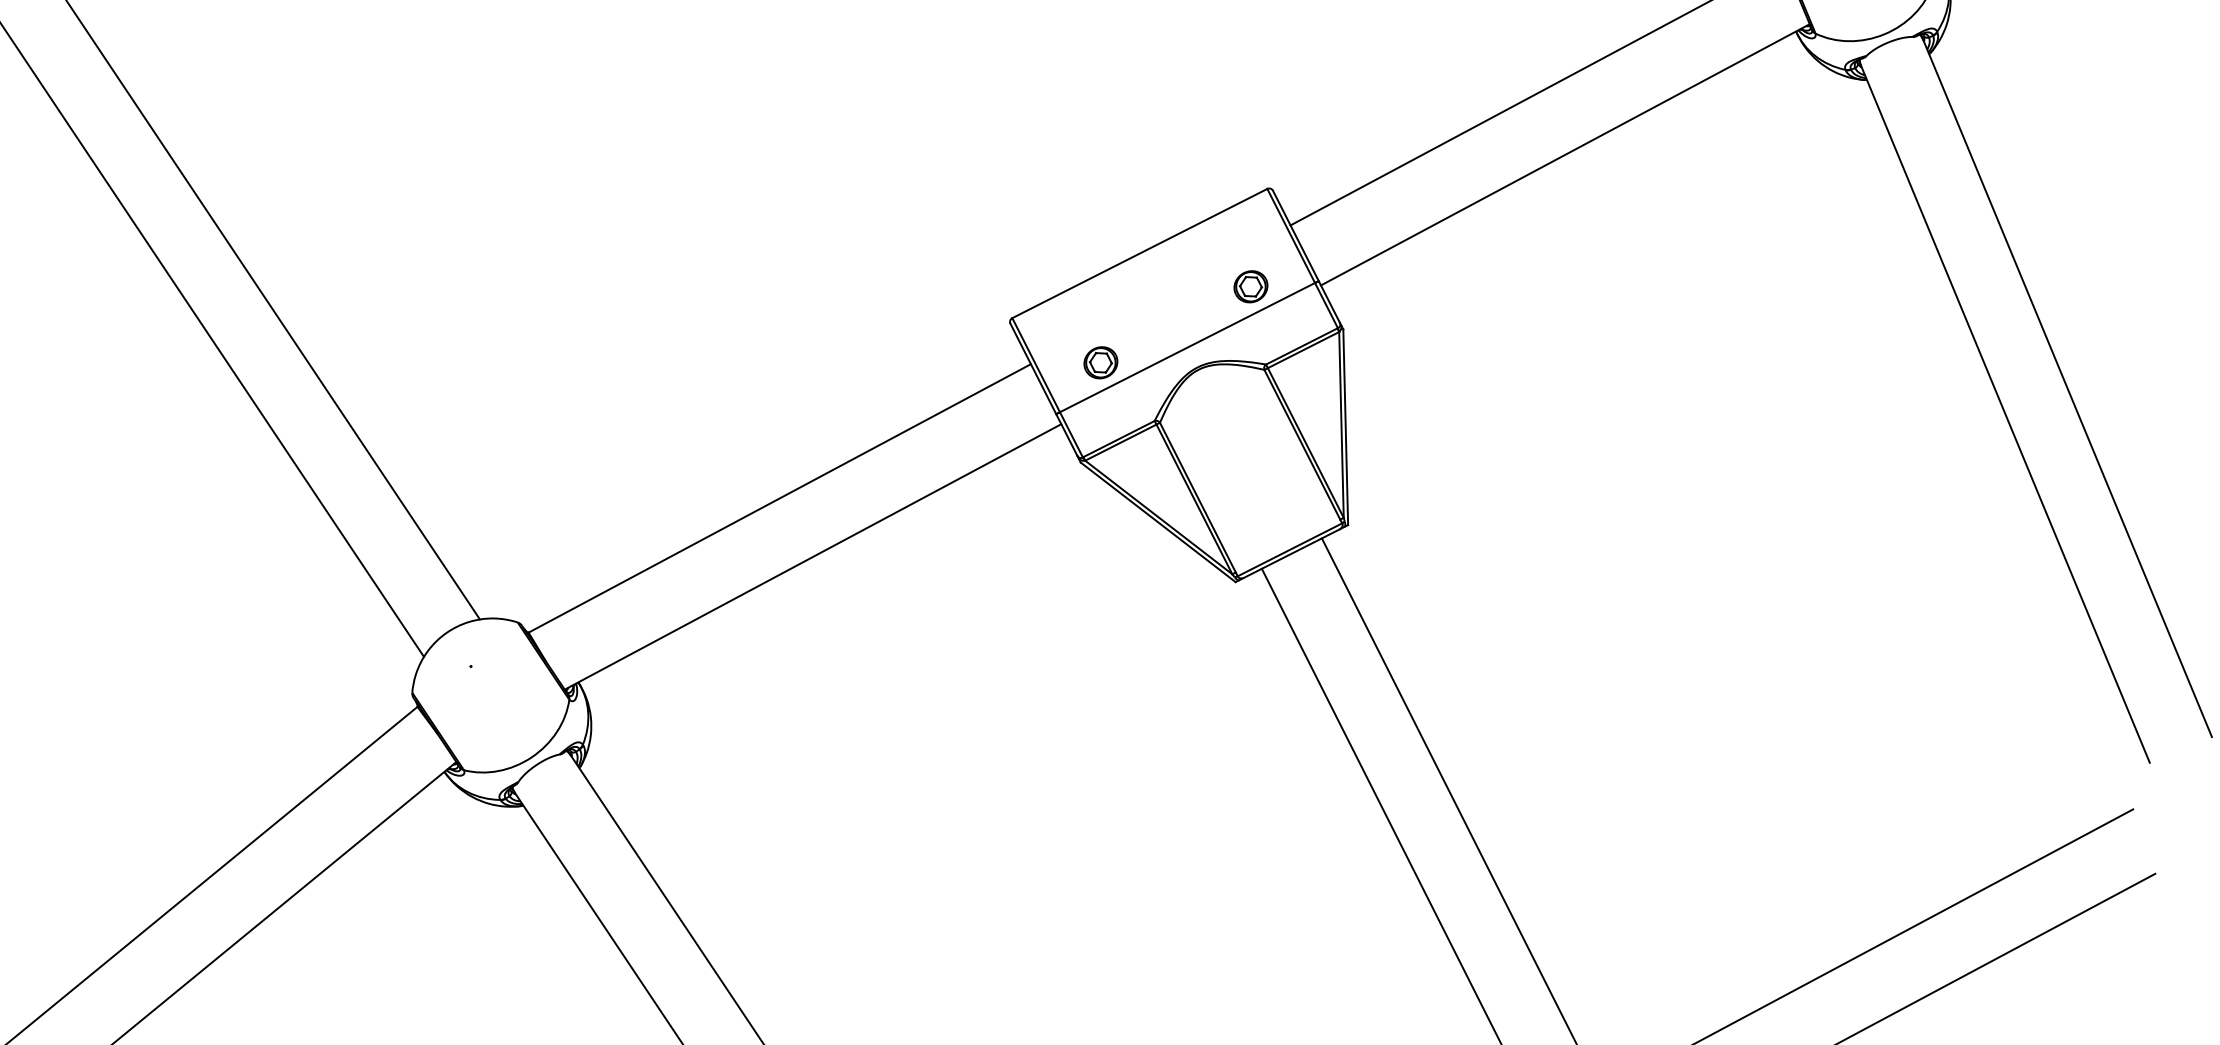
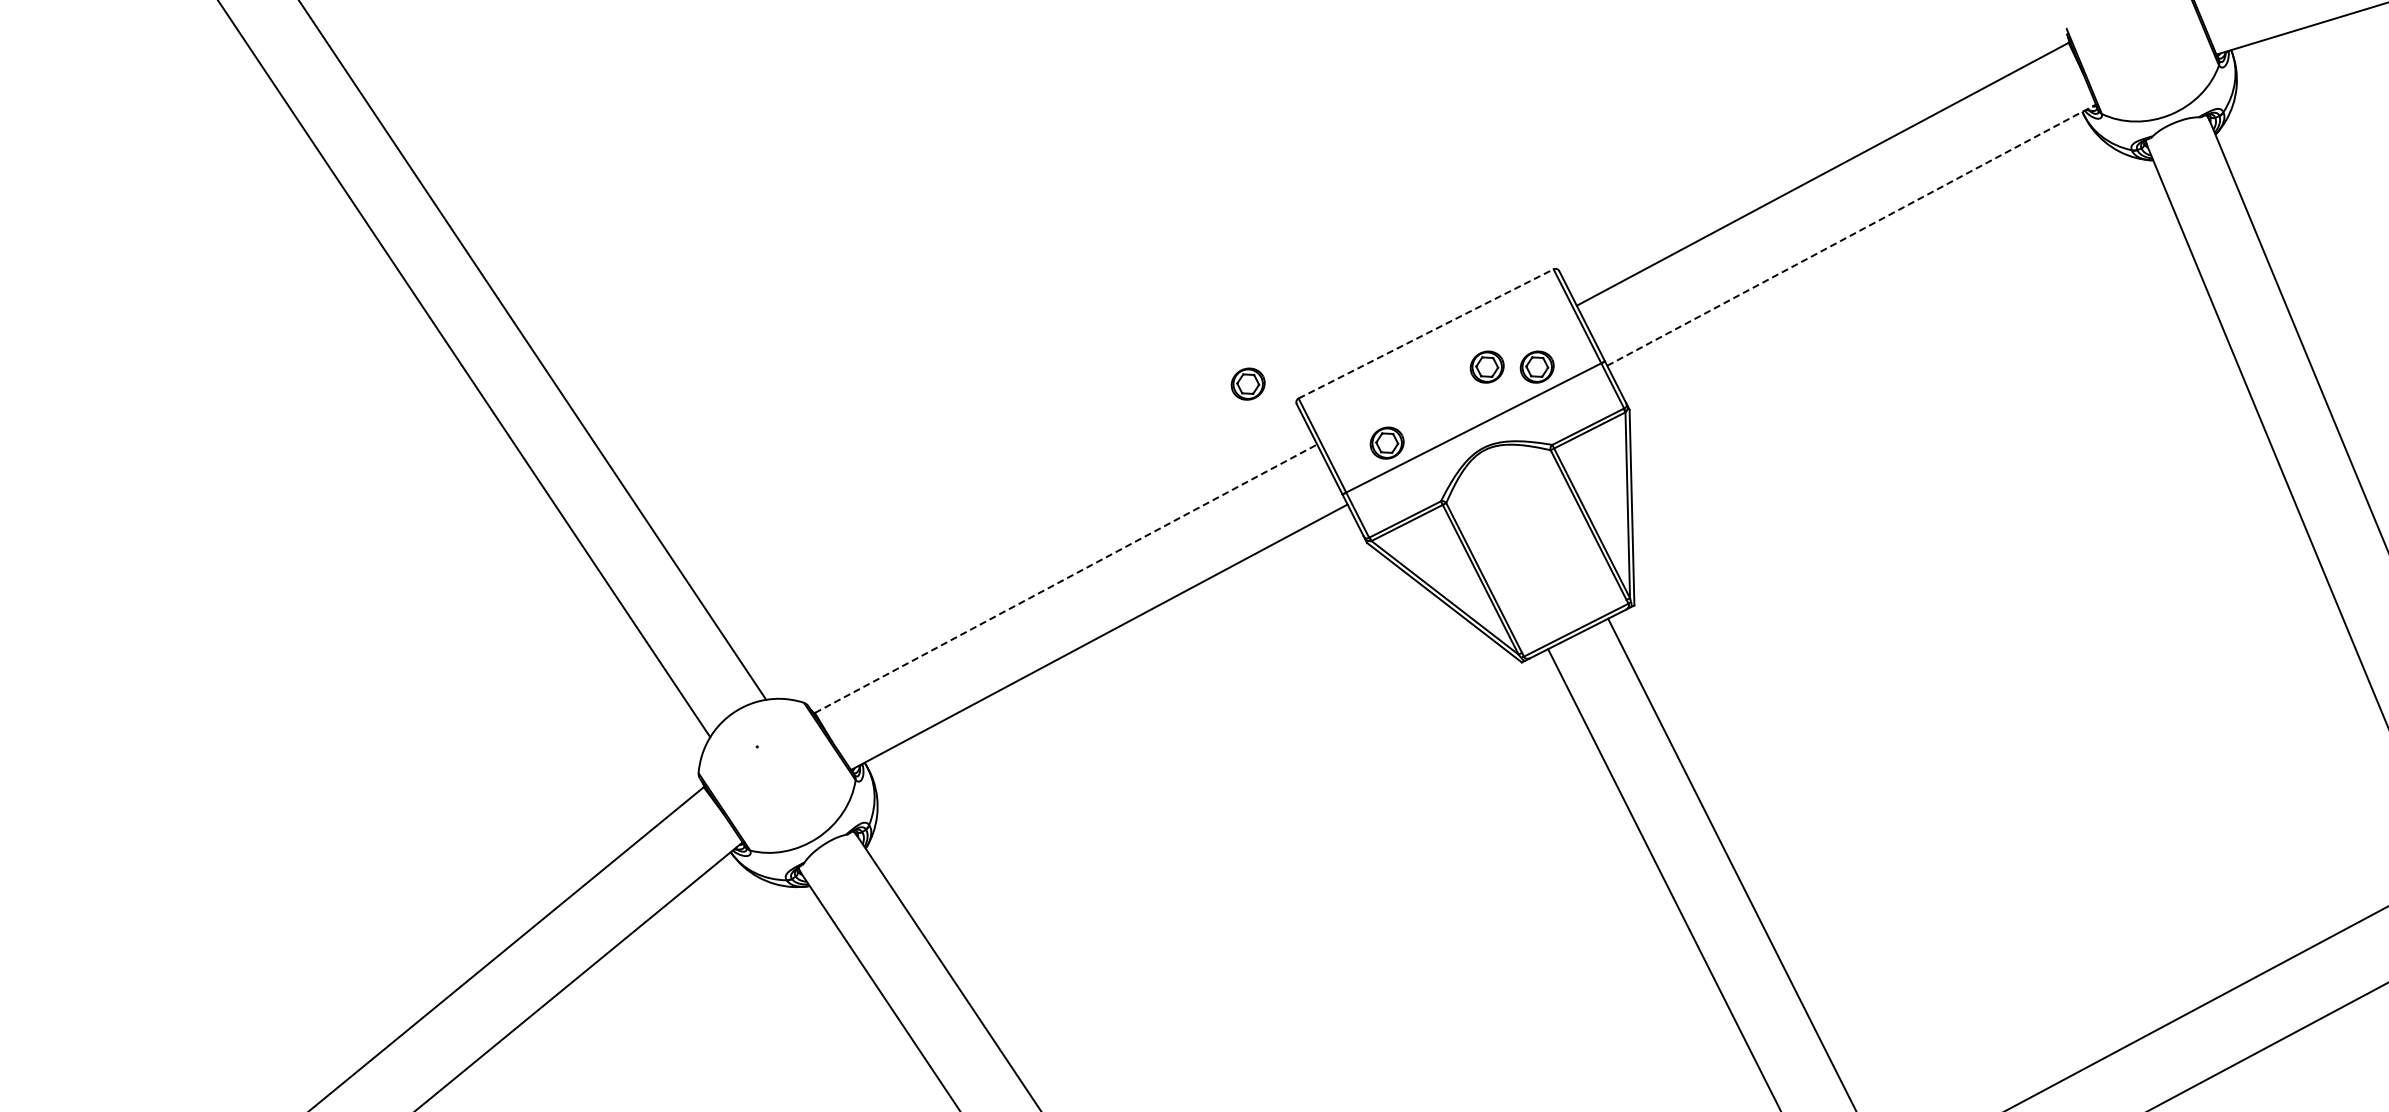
line: (1566, 154) -> (1852, 234), solid -> dashed
line: (1140, 253) -> (1426, 333), solid -> dashed
part: (1200, 286) -> (1486, 366), added
part: (961, 303) -> (1247, 383), added
line: (780, 498) -> (1066, 578), solid -> dashed

